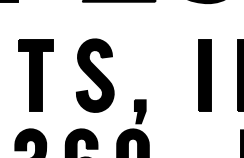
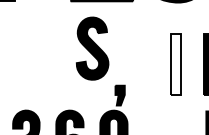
part: (35, 75) -> (30, 64), removed
part: (95, 75) -> (92, 48), moved
fill: (204, 75) -> (175, 64), removed

